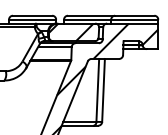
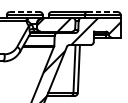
line: (32, 15) -> (24, 11), solid -> dashed
line: (134, 15) -> (102, 11), solid -> dashed

